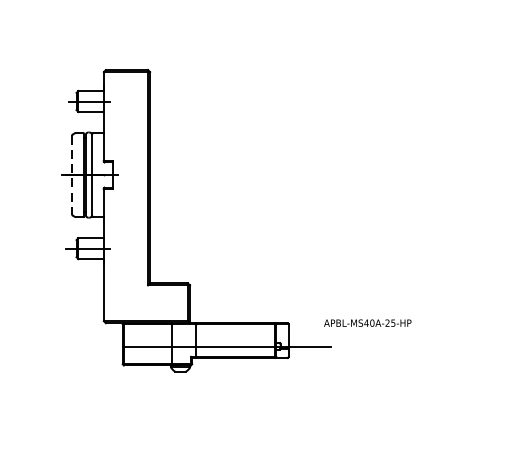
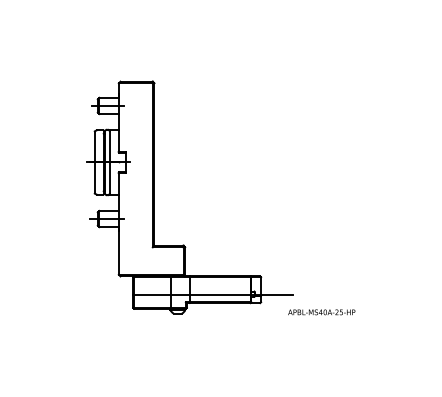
line: (72, 175) -> (94, 162), dashed -> solid
text: (367, 323) -> (321, 312), moved

